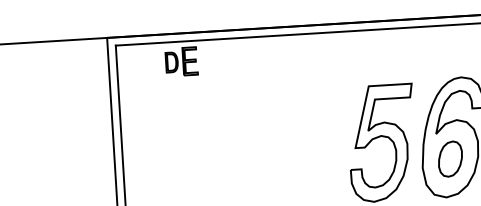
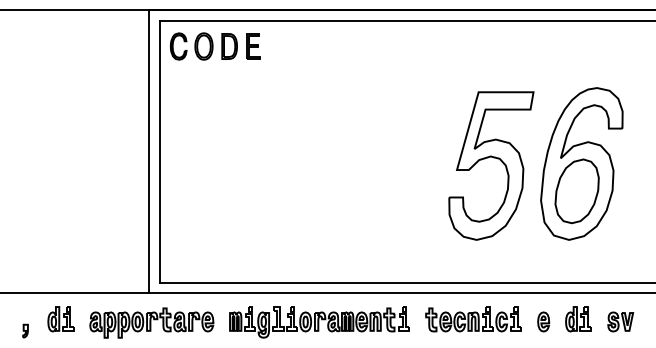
part: (190, 61) -> (253, 46), size x0.71
part: (142, 64) -> (191, 46), added
part: (450, 159) -> (576, 191), size x1.43

